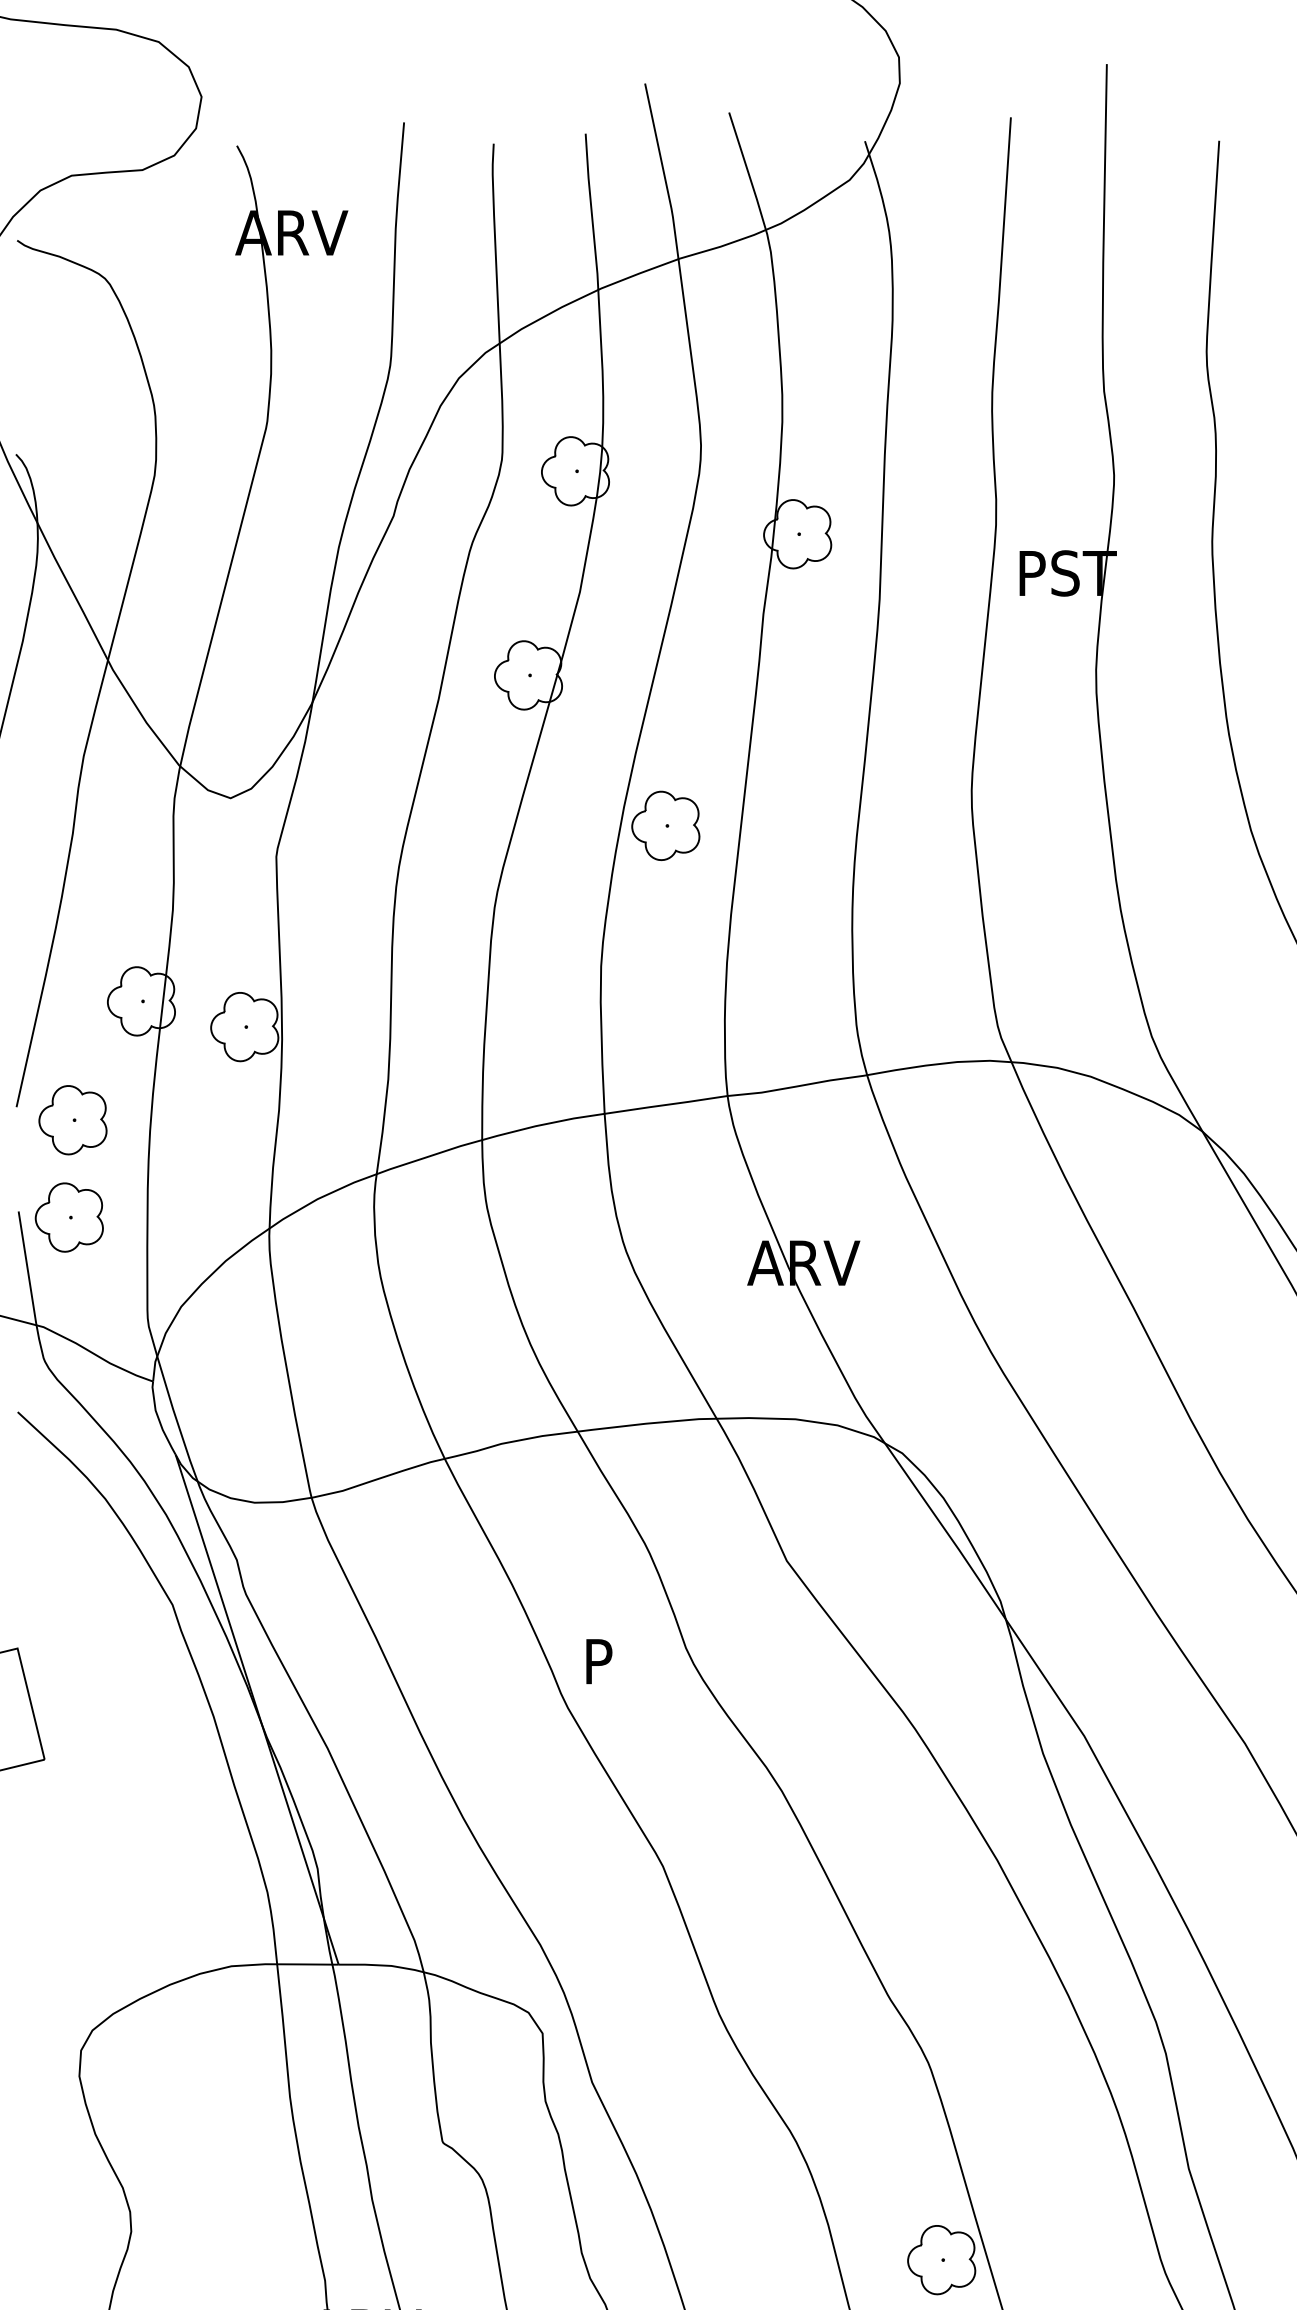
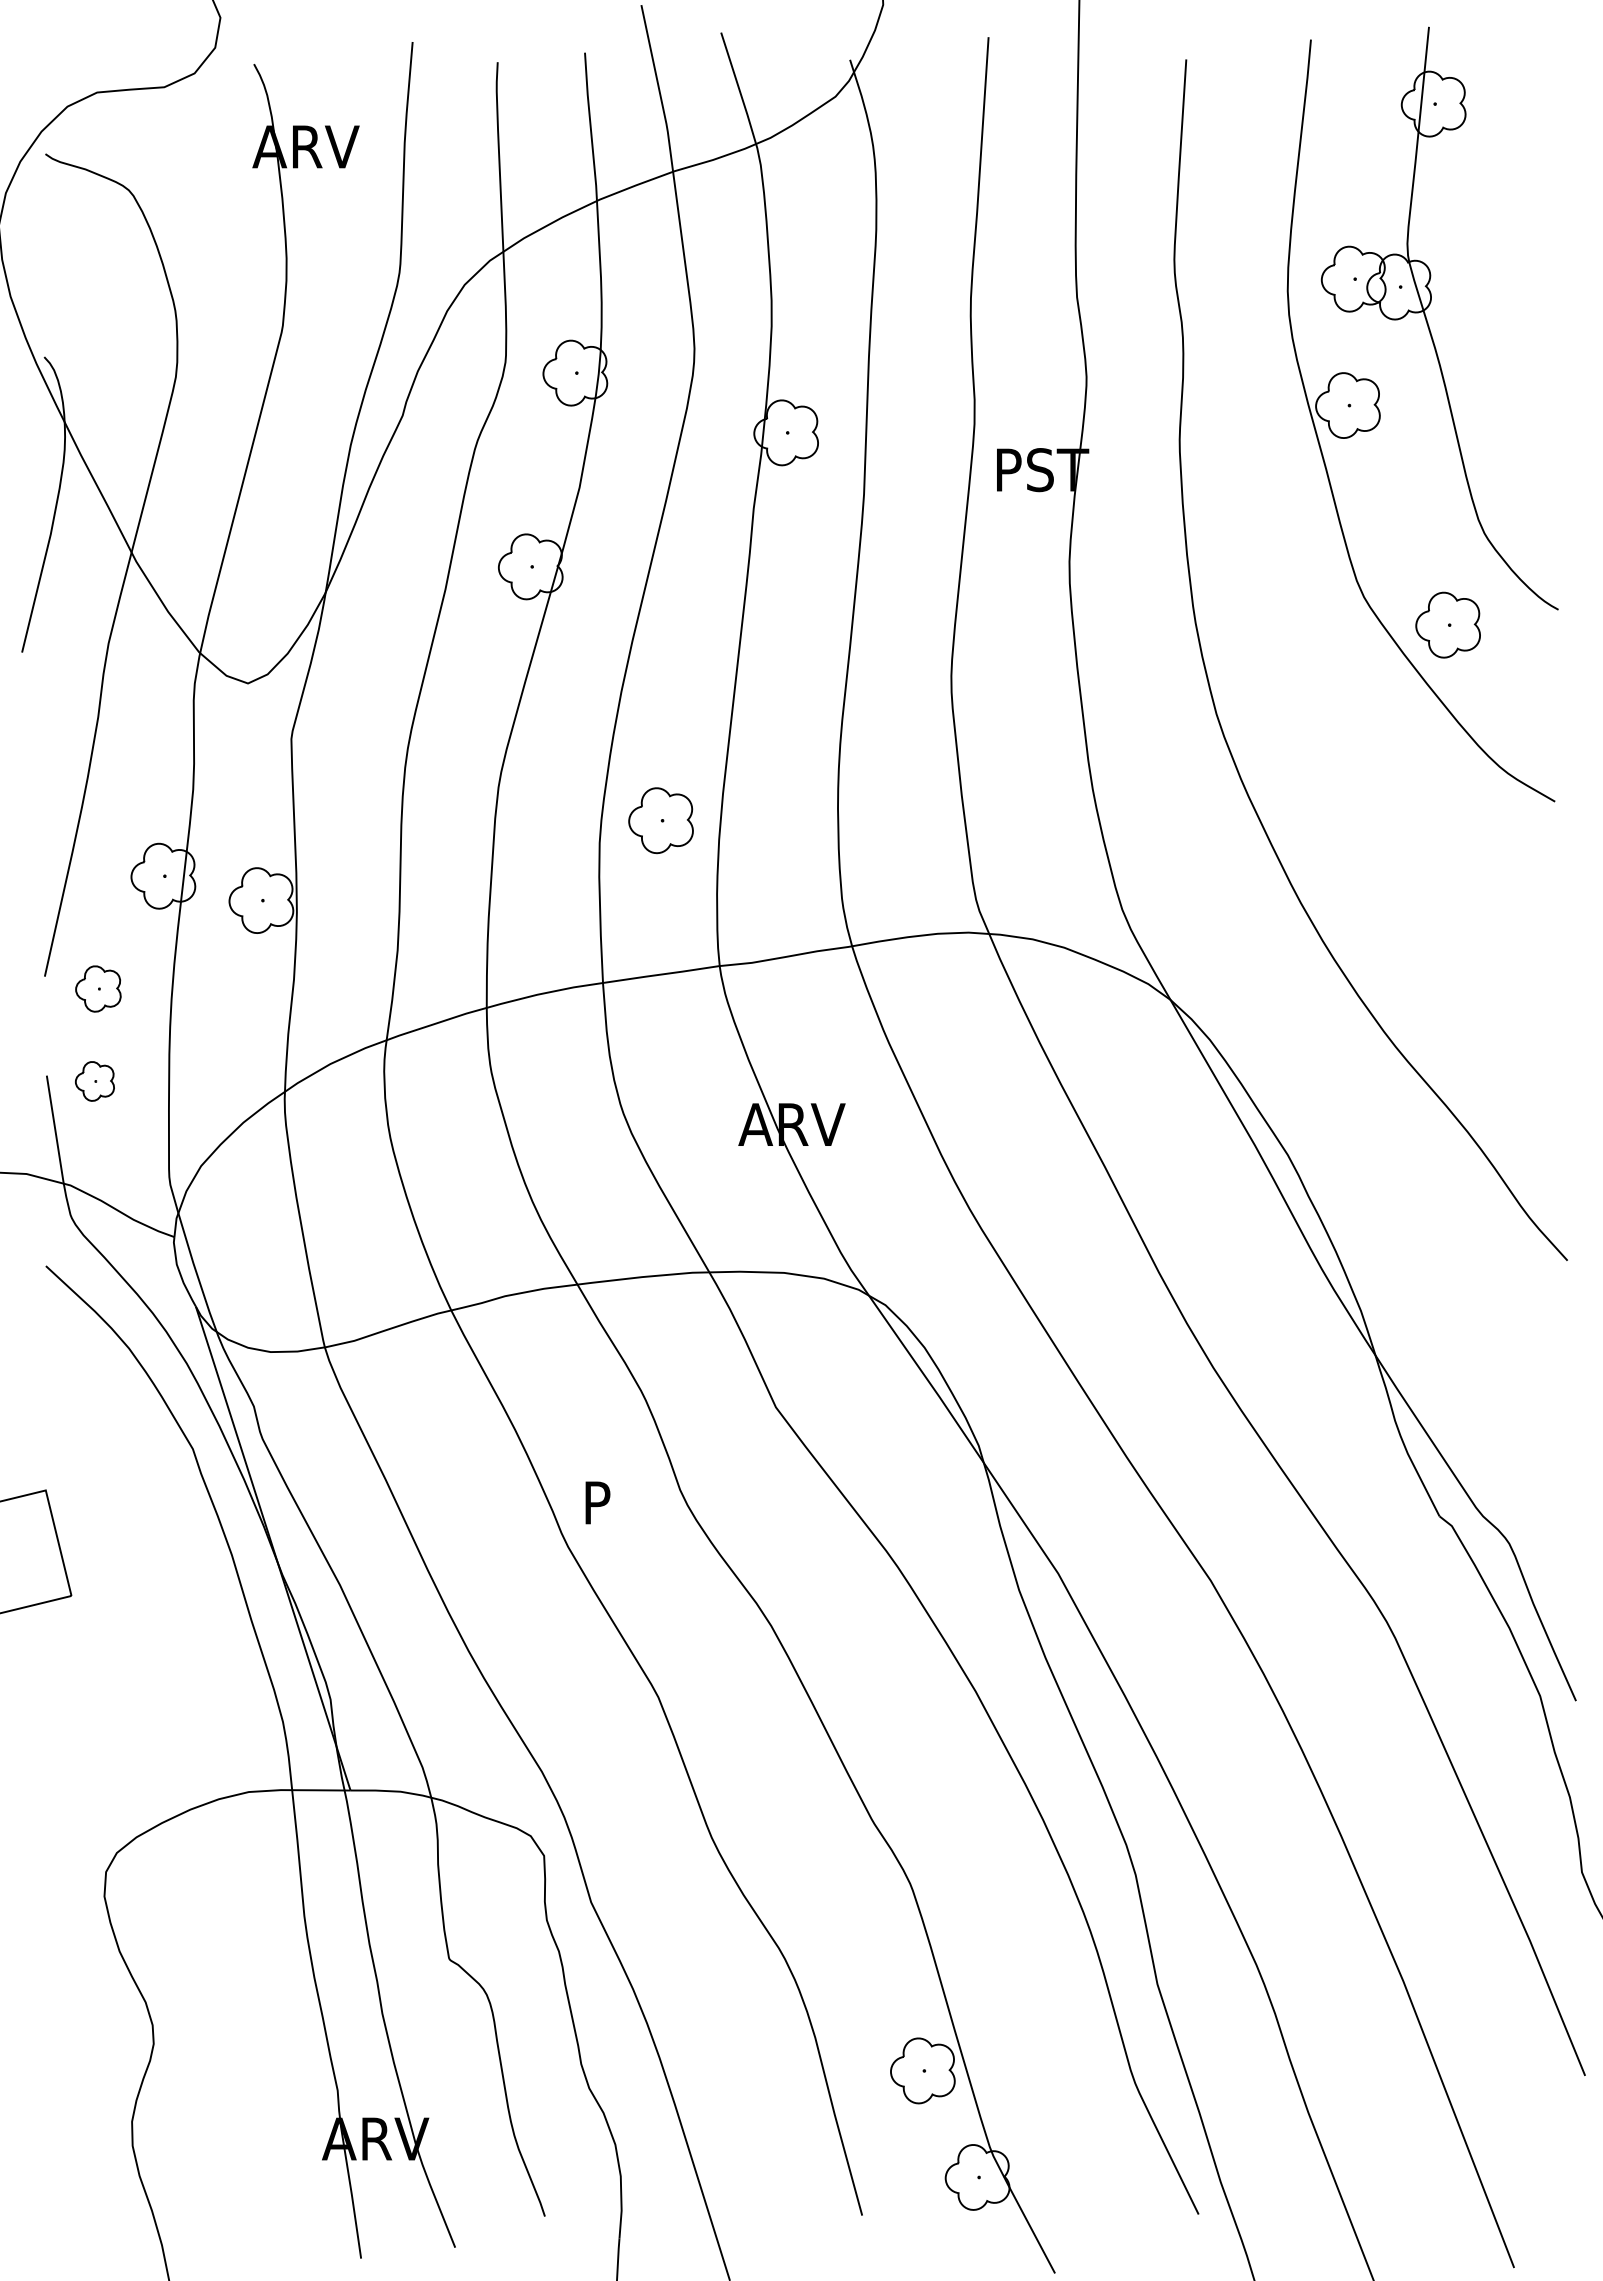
part: (665, 825) -> (660, 820), moved
part: (73, 1119) -> (98, 988), size x0.7
part: (68, 1217) -> (94, 1081), size x0.6

